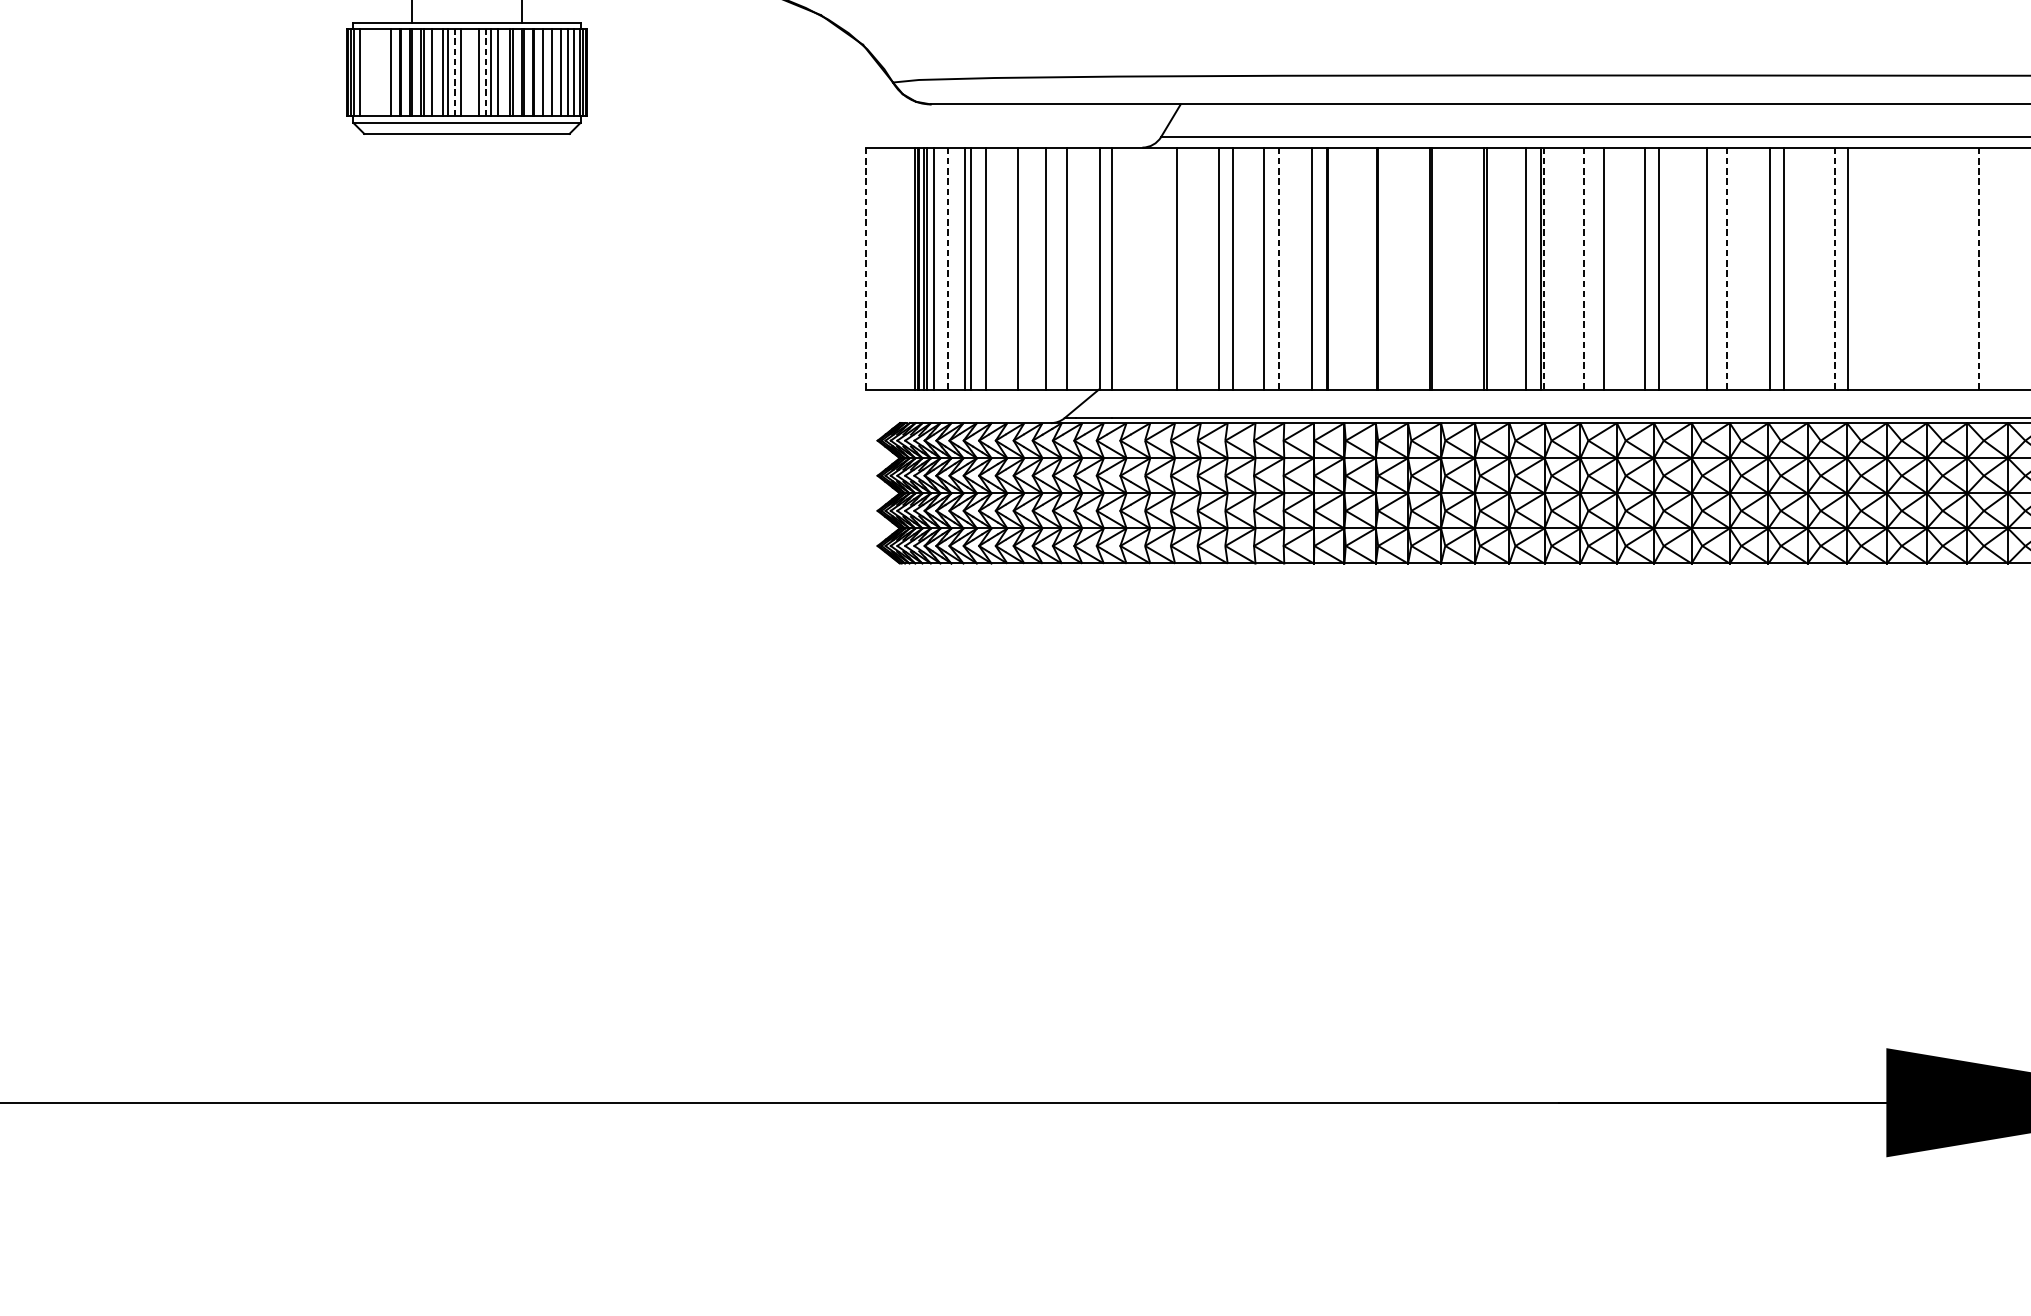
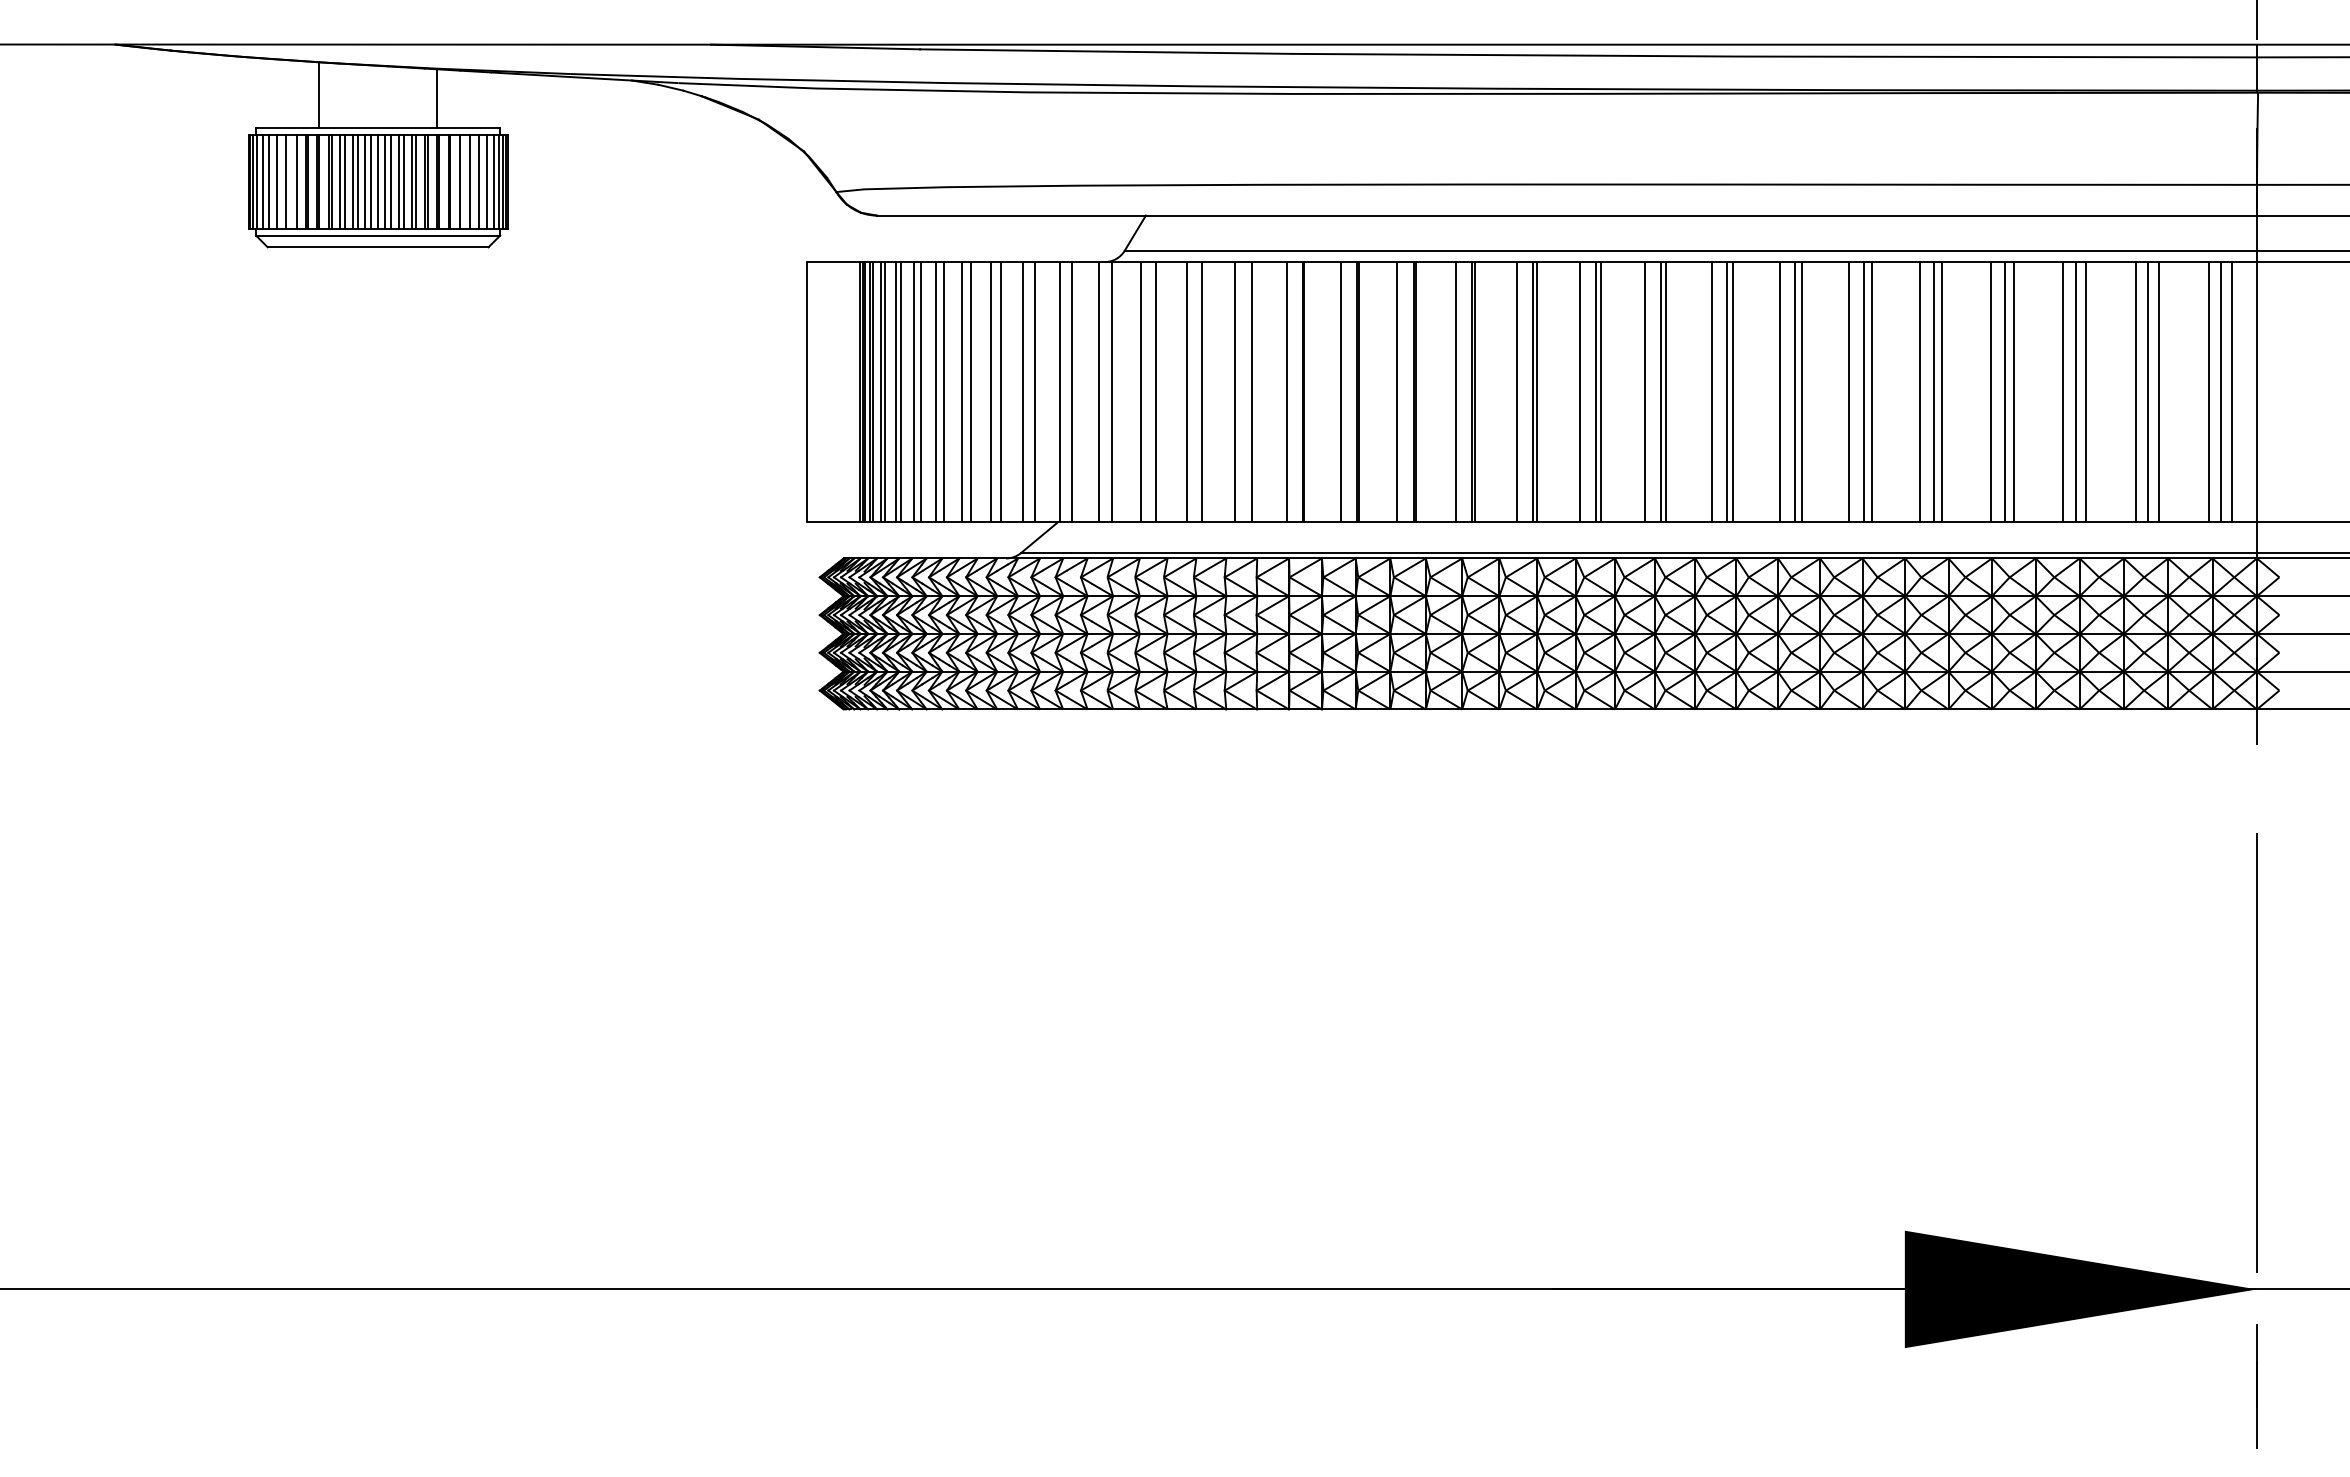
line: (365, 72) -> (269, 181), added
line: (373, 72) -> (277, 181), added
line: (381, 72) -> (286, 181), added
line: (435, 72) -> (344, 181), added
line: (455, 72) -> (365, 181), dashed -> solid
line: (467, 72) -> (378, 181), added
line: (473, 72) -> (385, 181), added
line: (485, 72) -> (398, 181), dashed -> solid
line: (501, 72) -> (415, 181), added
line: (865, 267) -> (806, 391), dashed -> solid
line: (1979, 267) -> (2004, 391), dashed -> solid
line: (938, 268) -> (885, 392), added
line: (947, 268) -> (895, 392), dashed -> solid
line: (953, 268) -> (901, 392), added
line: (992, 268) -> (943, 392), added
line: (1009, 268) -> (961, 392), added
line: (1036, 268) -> (990, 392), added
line: (1077, 268) -> (1034, 392), added
line: (1136, 268) -> (1098, 392), added
line: (1149, 268) -> (1112, 392), added
line: (1189, 268) -> (1155, 392), added
line: (1278, 268) -> (1251, 392), dashed -> solid
line: (1361, 268) -> (1340, 392), added
line: (1414, 268) -> (1397, 392), added
line: (1469, 268) -> (1456, 392), added
line: (1544, 268) -> (1537, 392), dashed -> solid
line: (1584, 268) -> (1580, 392), dashed -> solid
line: (1598, 268) -> (1595, 392), added
line: (1664, 268) -> (1666, 392), added
line: (1720, 268) -> (1726, 392), added
line: (1727, 268) -> (1733, 392), dashed -> solid
line: (1790, 268) -> (1801, 392), added
line: (1834, 268) -> (1849, 392), dashed -> solid
line: (1855, 268) -> (1871, 392), added
line: (1899, 268) -> (1919, 392), added
line: (1912, 268) -> (1933, 392), added
line: (1921, 268) -> (1942, 392), added
line: (1966, 268) -> (1991, 392), added
line: (1988, 268) -> (2014, 392), added

